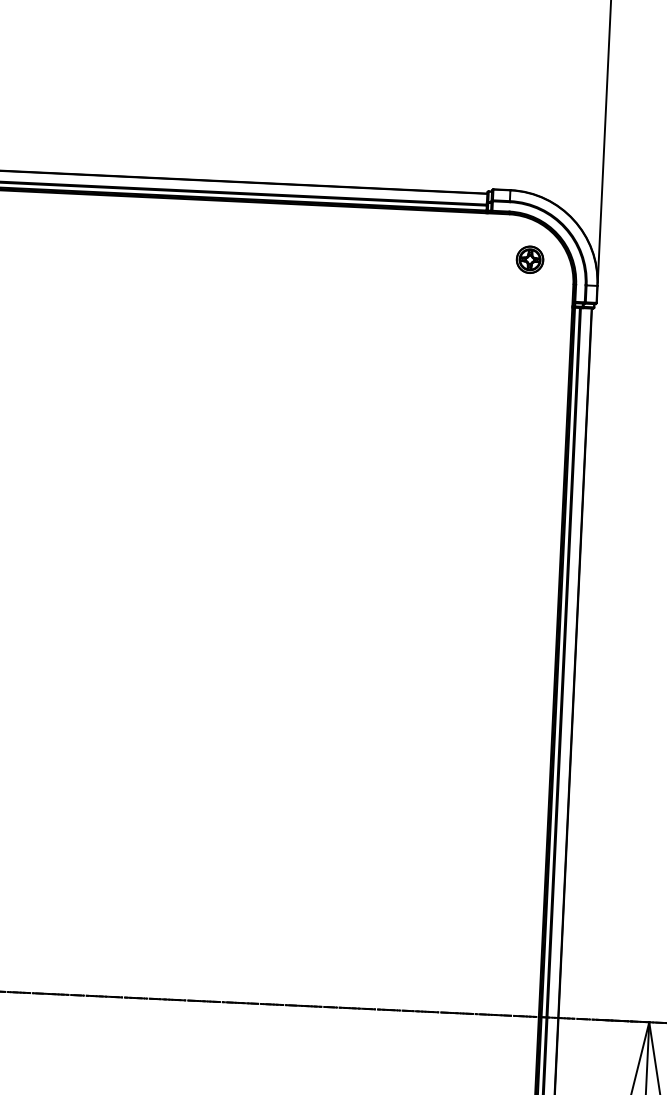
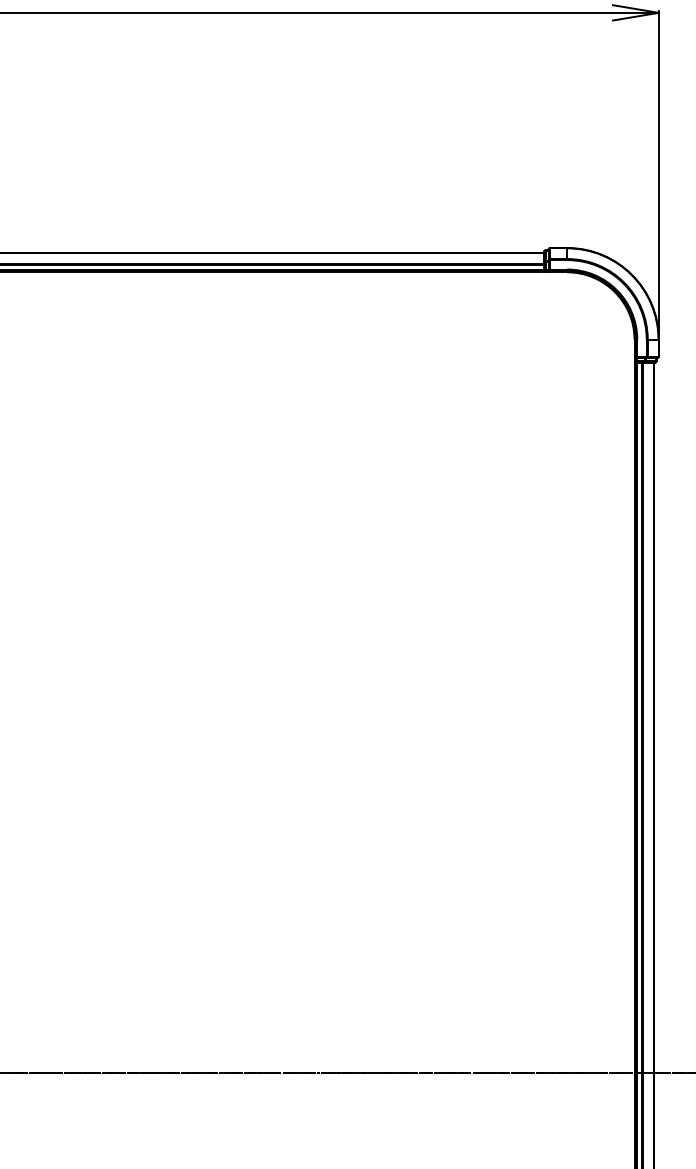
part: (529, 259) -> (589, 316), removed

